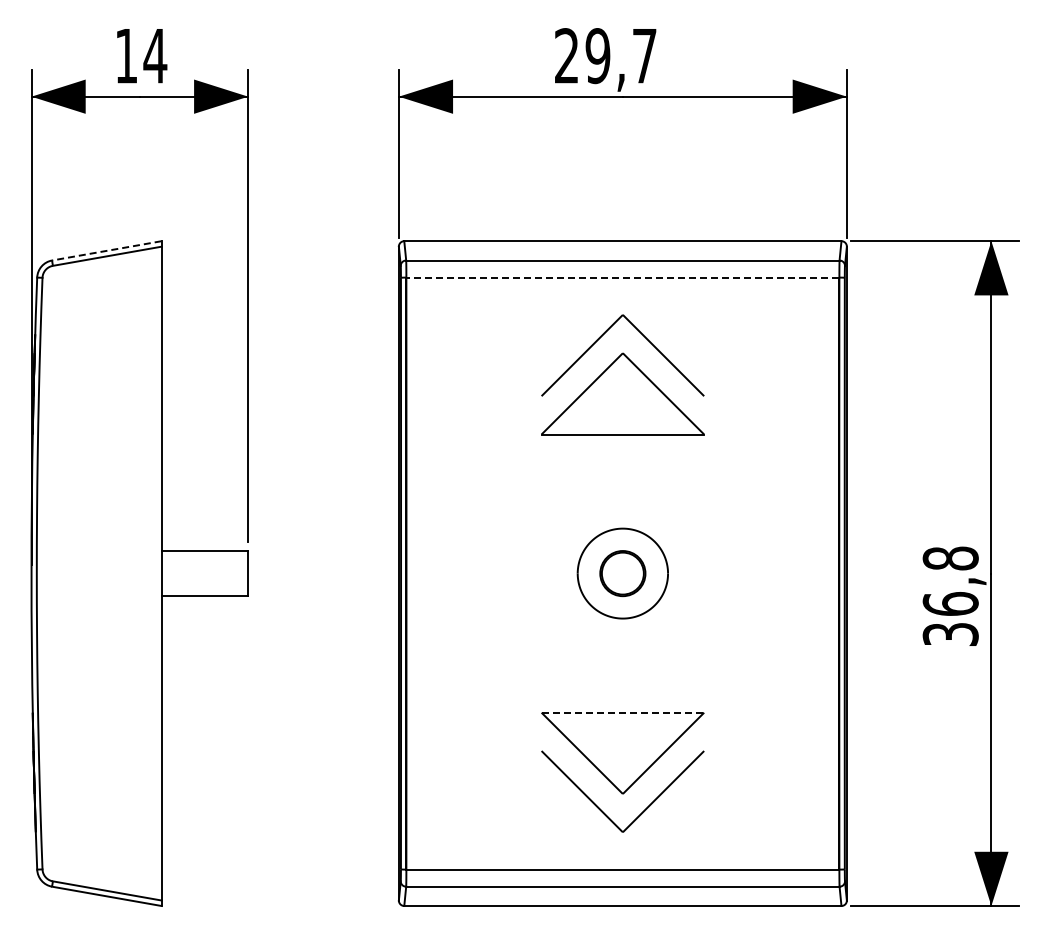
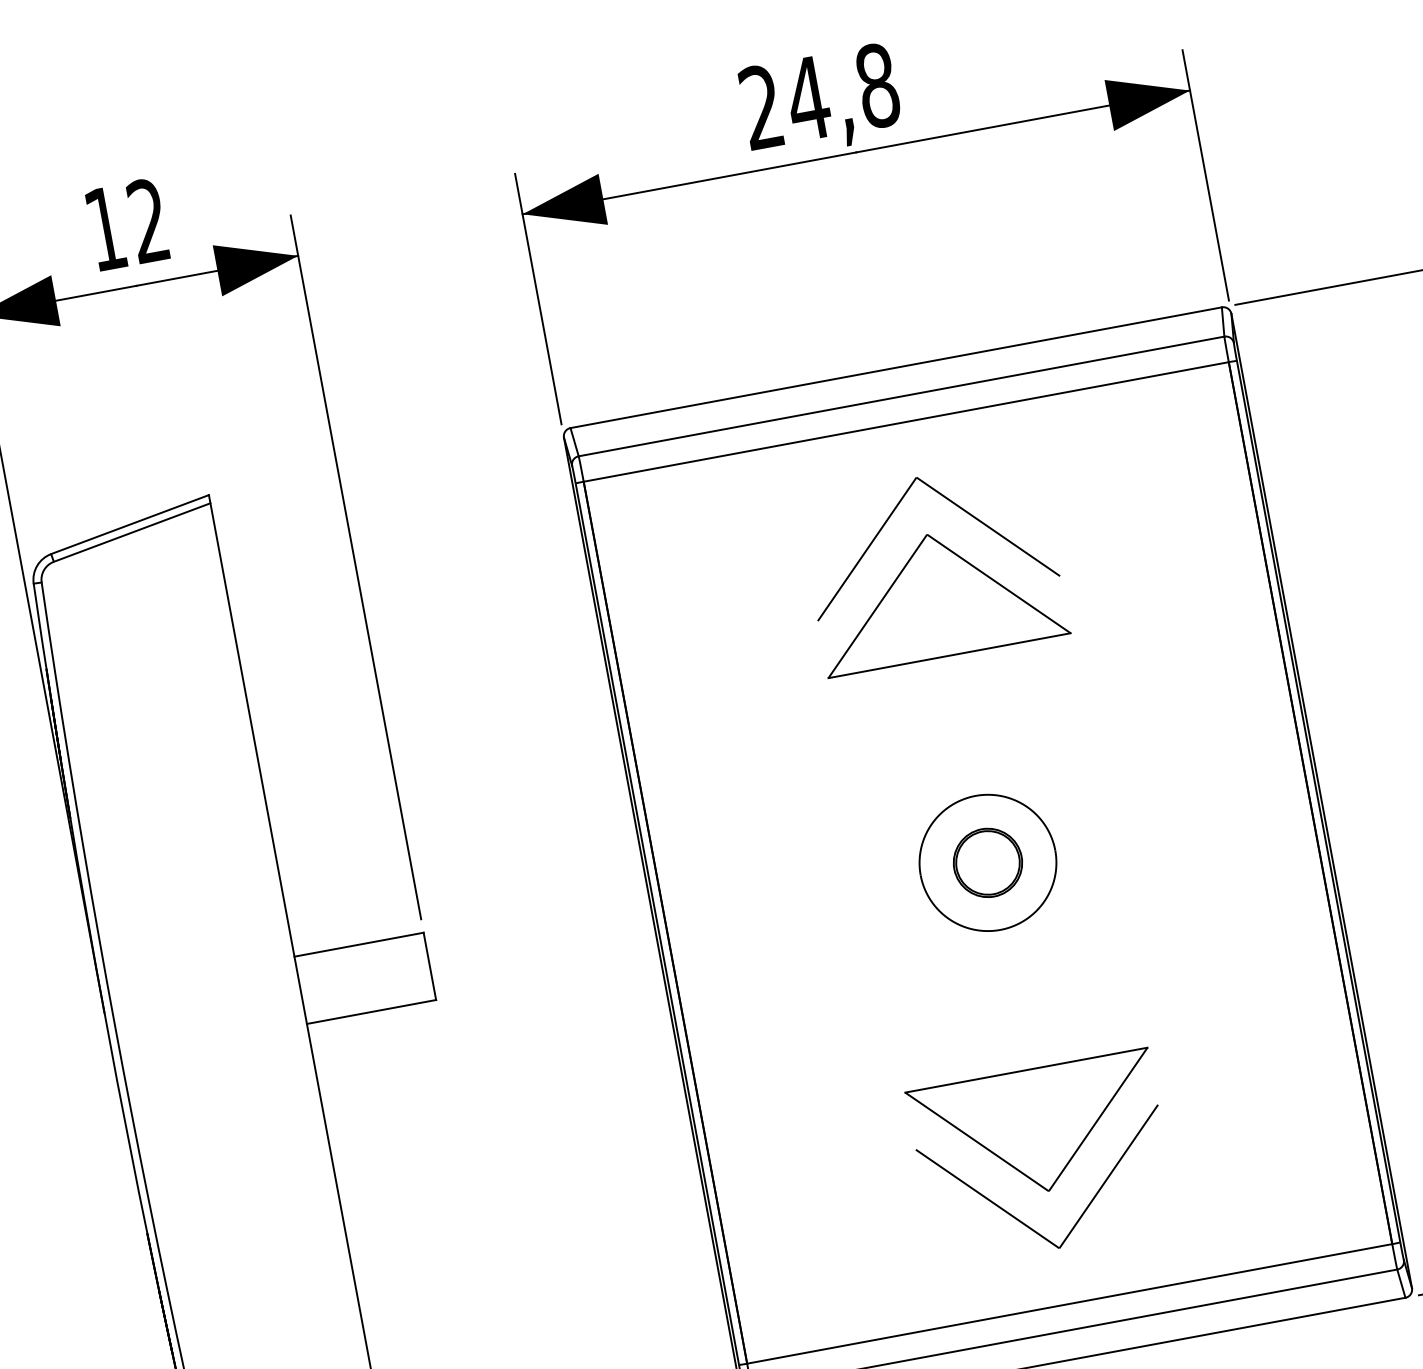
text: (155, 55) -> (148, 220), 14 -> 12
text: (620, 56) -> (841, 93), 29,7 -> 24,8
line: (106, 250) -> (129, 524), dashed -> solid
line: (622, 277) -> (905, 421), dashed -> solid
line: (623, 712) -> (1027, 1069), dashed -> solid

